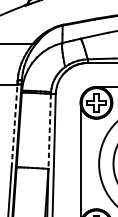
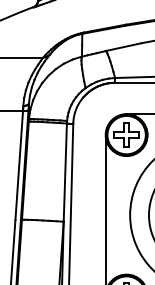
line: (14, 126) -> (19, 165), dashed -> solid
line: (49, 132) -> (65, 173), dashed -> solid

